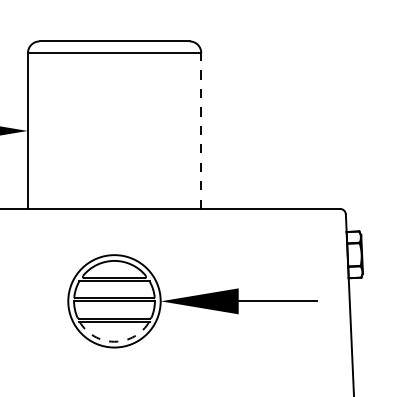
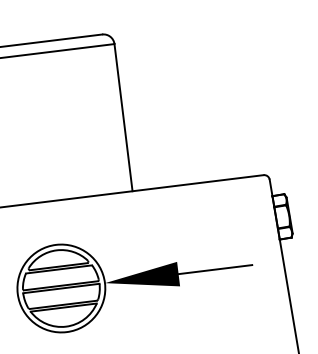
line: (201, 130) -> (123, 117), dashed -> solid
arc: (114, 341) -> (66, 326), dashed -> solid

